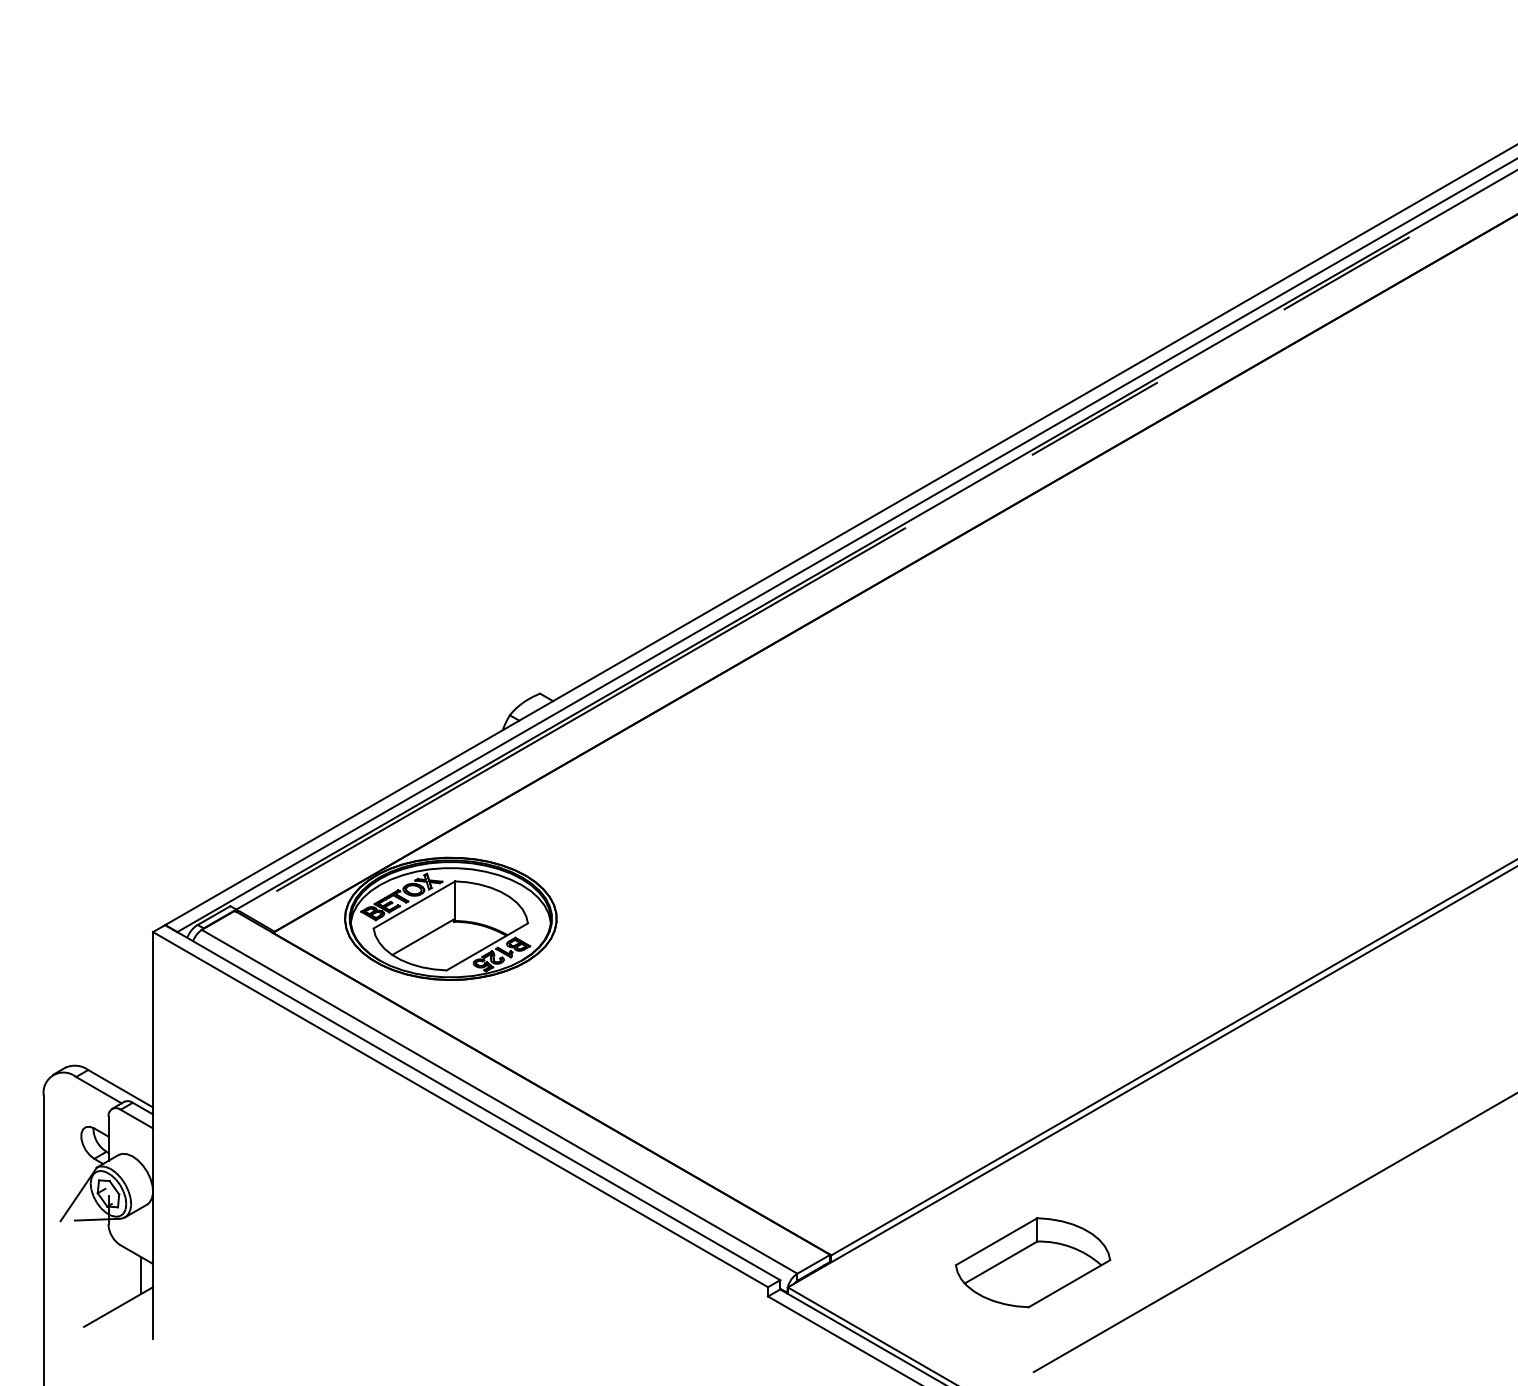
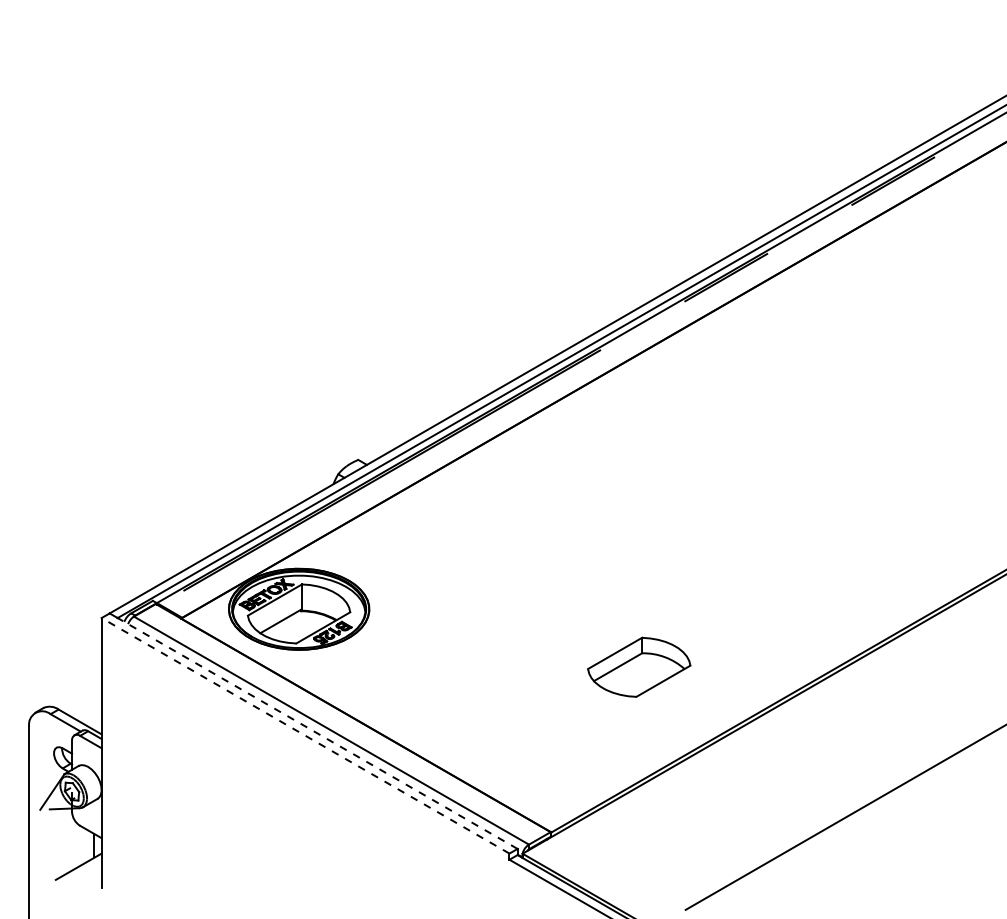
line: (472, 1103) -> (313, 731), solid -> dashed
line: (460, 1109) -> (305, 735), solid -> dashed
part: (1033, 1261) -> (639, 666), moved

